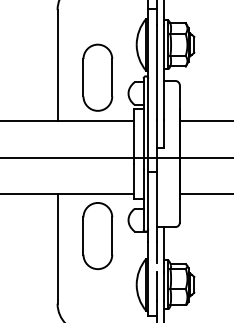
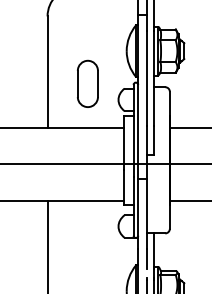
part: (97, 77) -> (87, 83), size x0.7
part: (97, 235) -> (87, 241), removed

